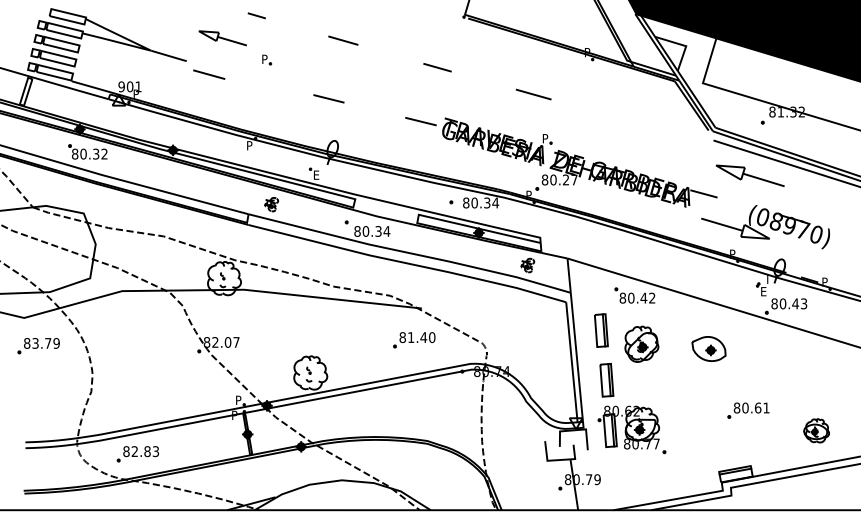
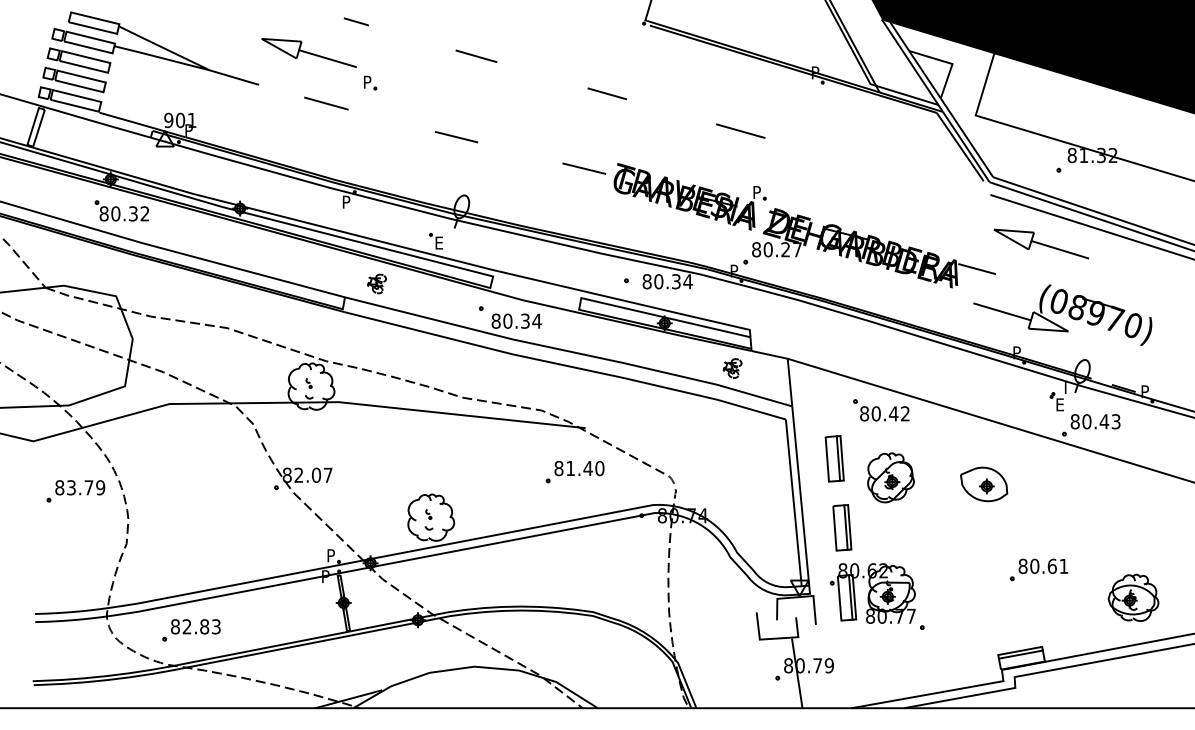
part: (222, 38) -> (308, 53), size x1.43
line: (209, 74) -> (326, 103), moved
part: (38, 346) -> (75, 492), moved
part: (816, 430) -> (1133, 597), size x1.43

